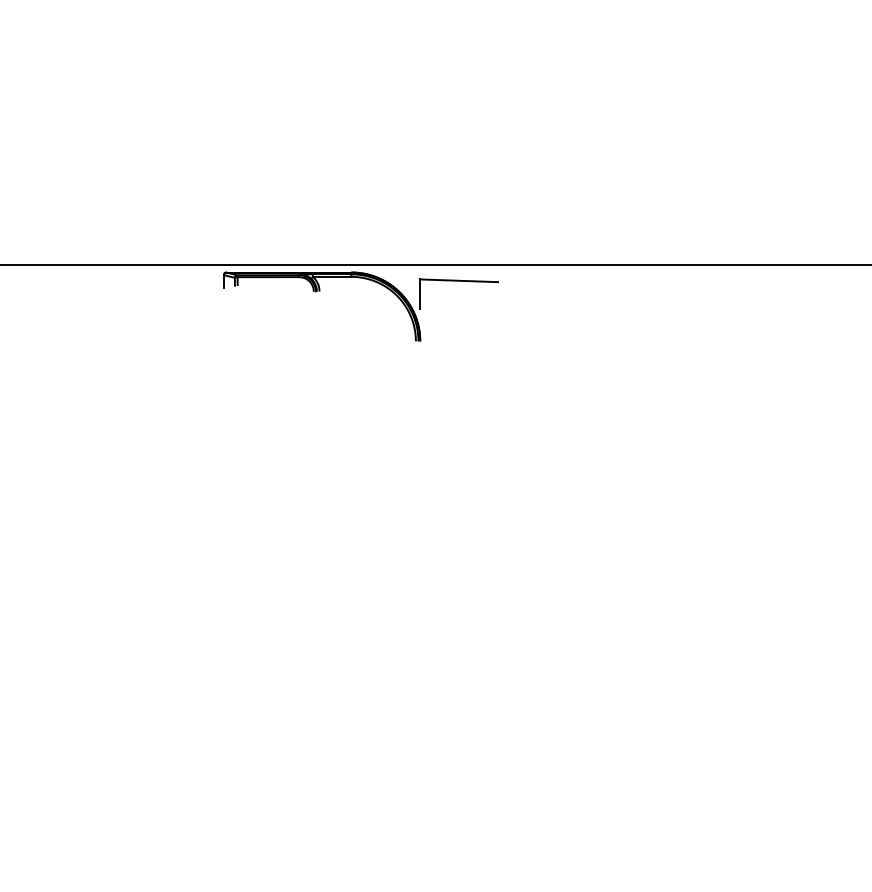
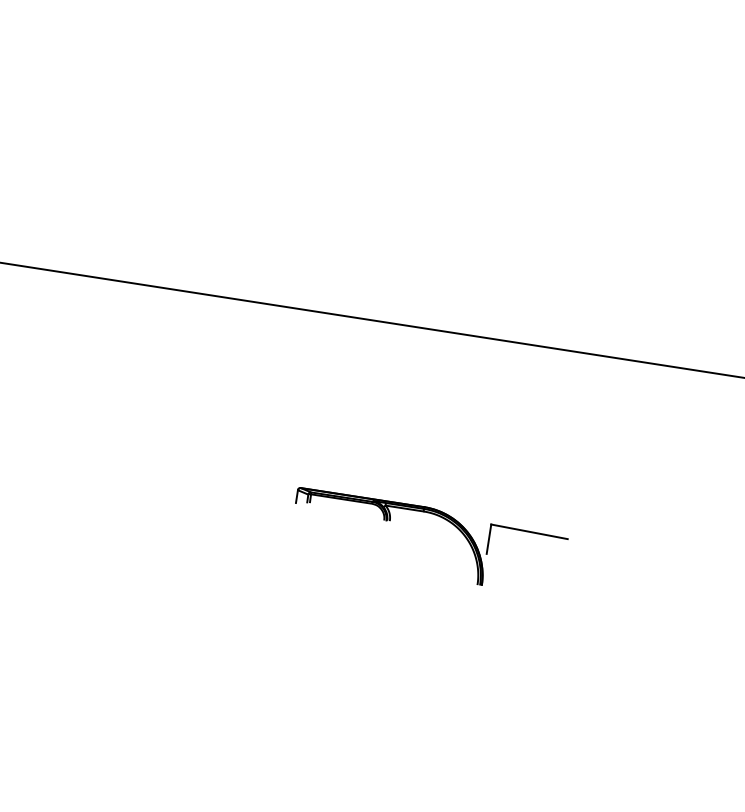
part: (368, 280) -> (439, 517), moved

